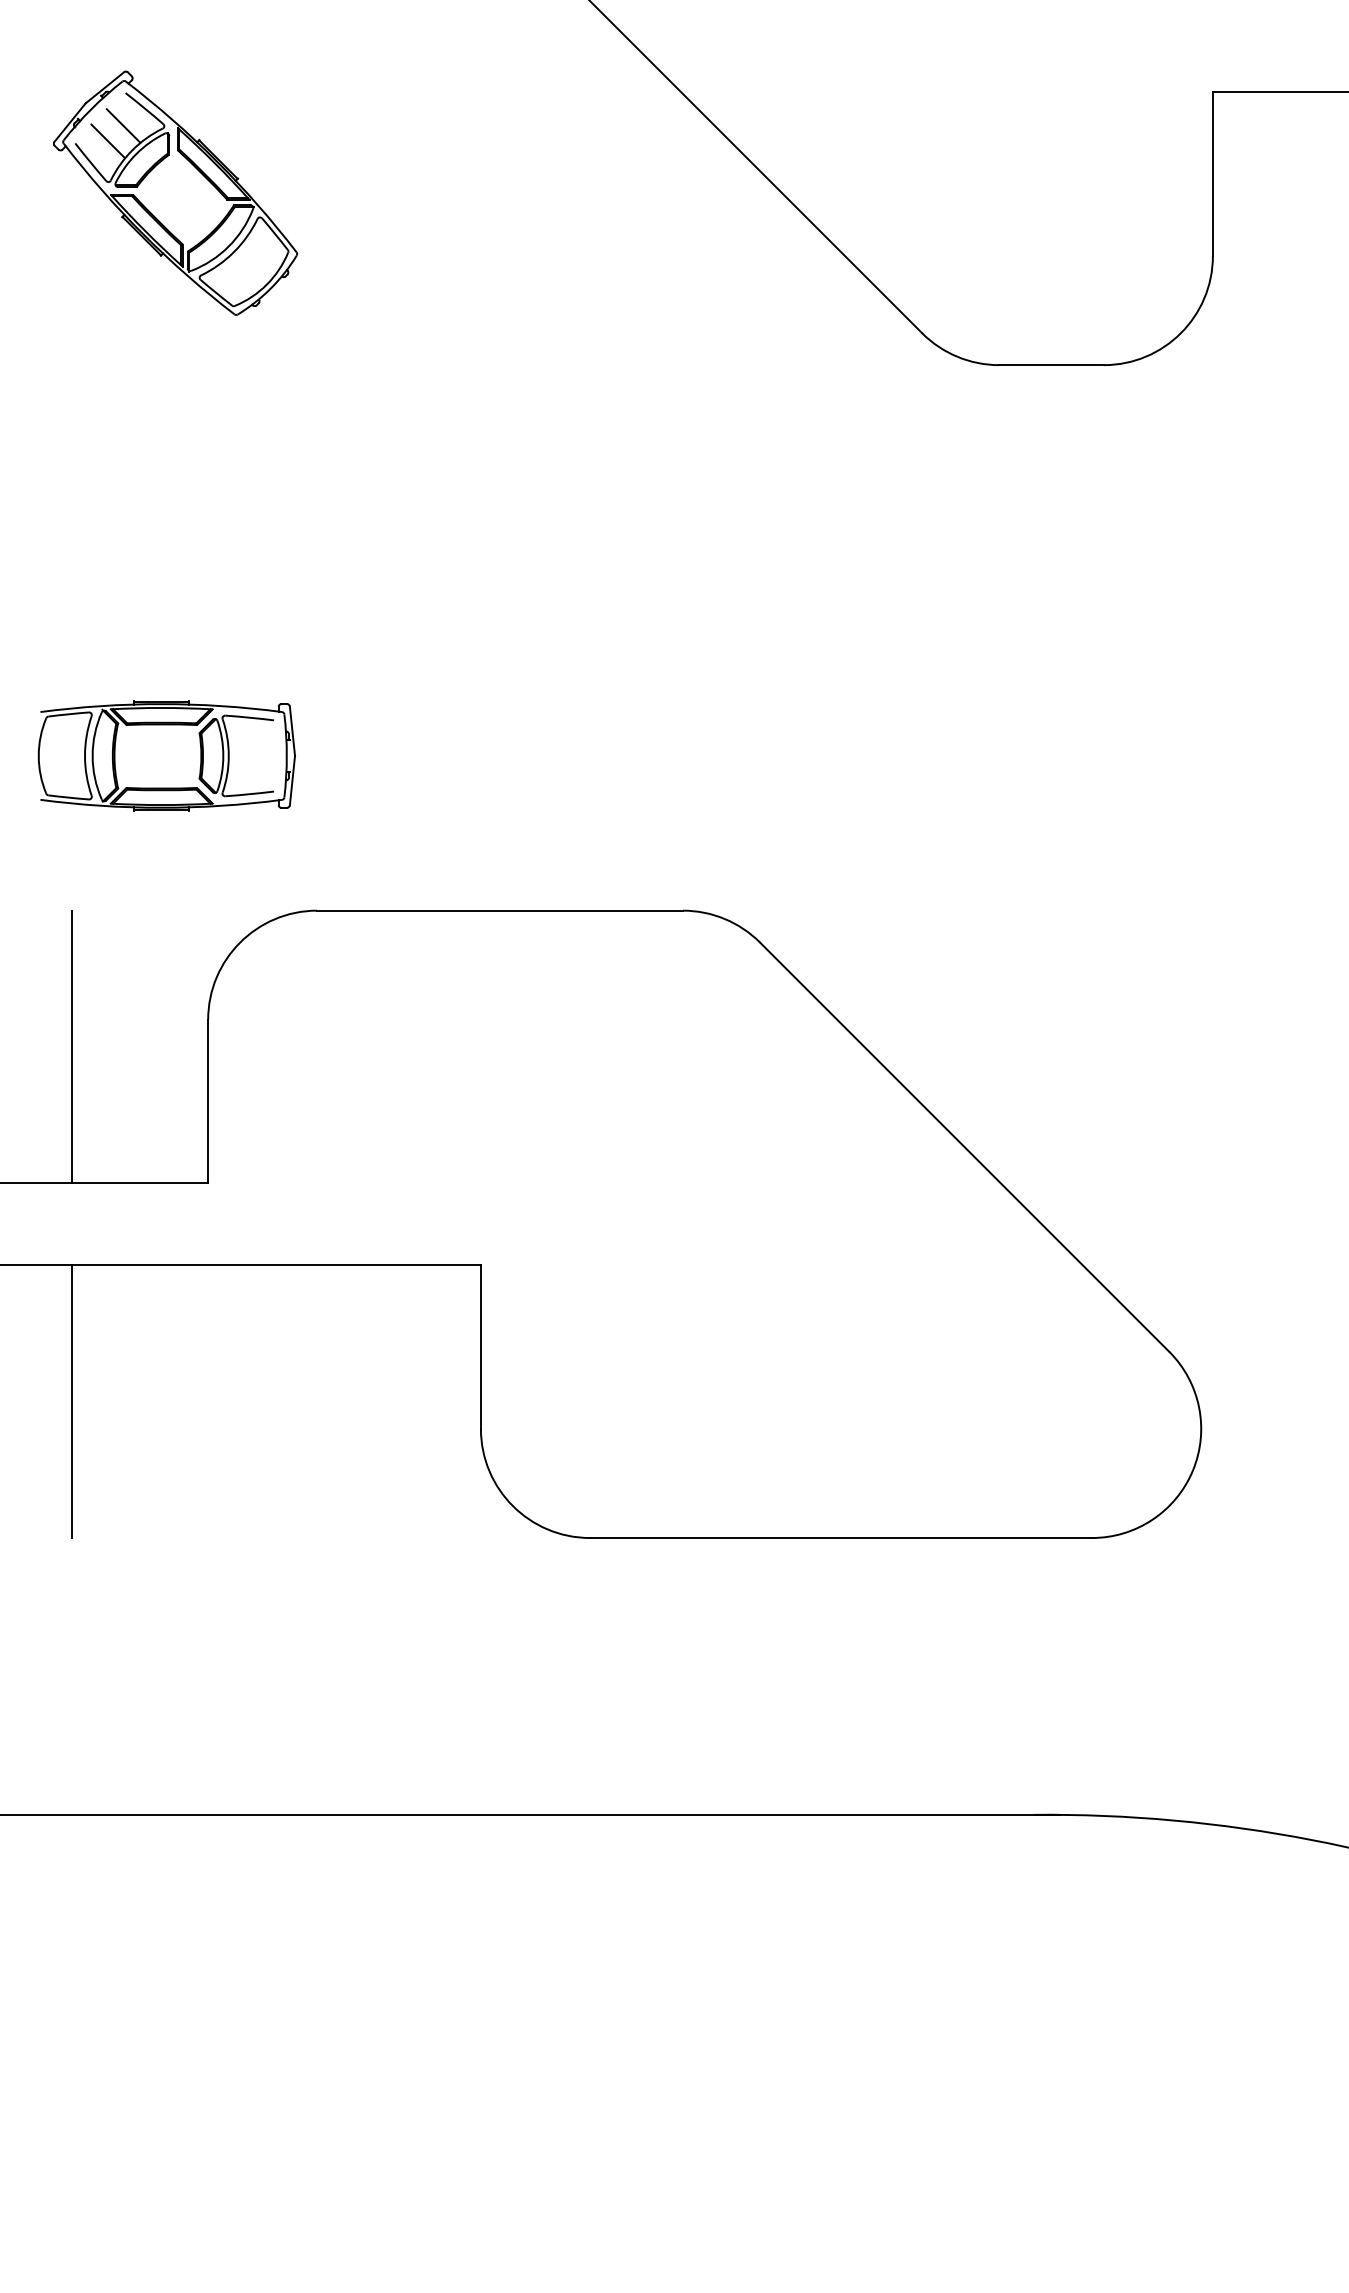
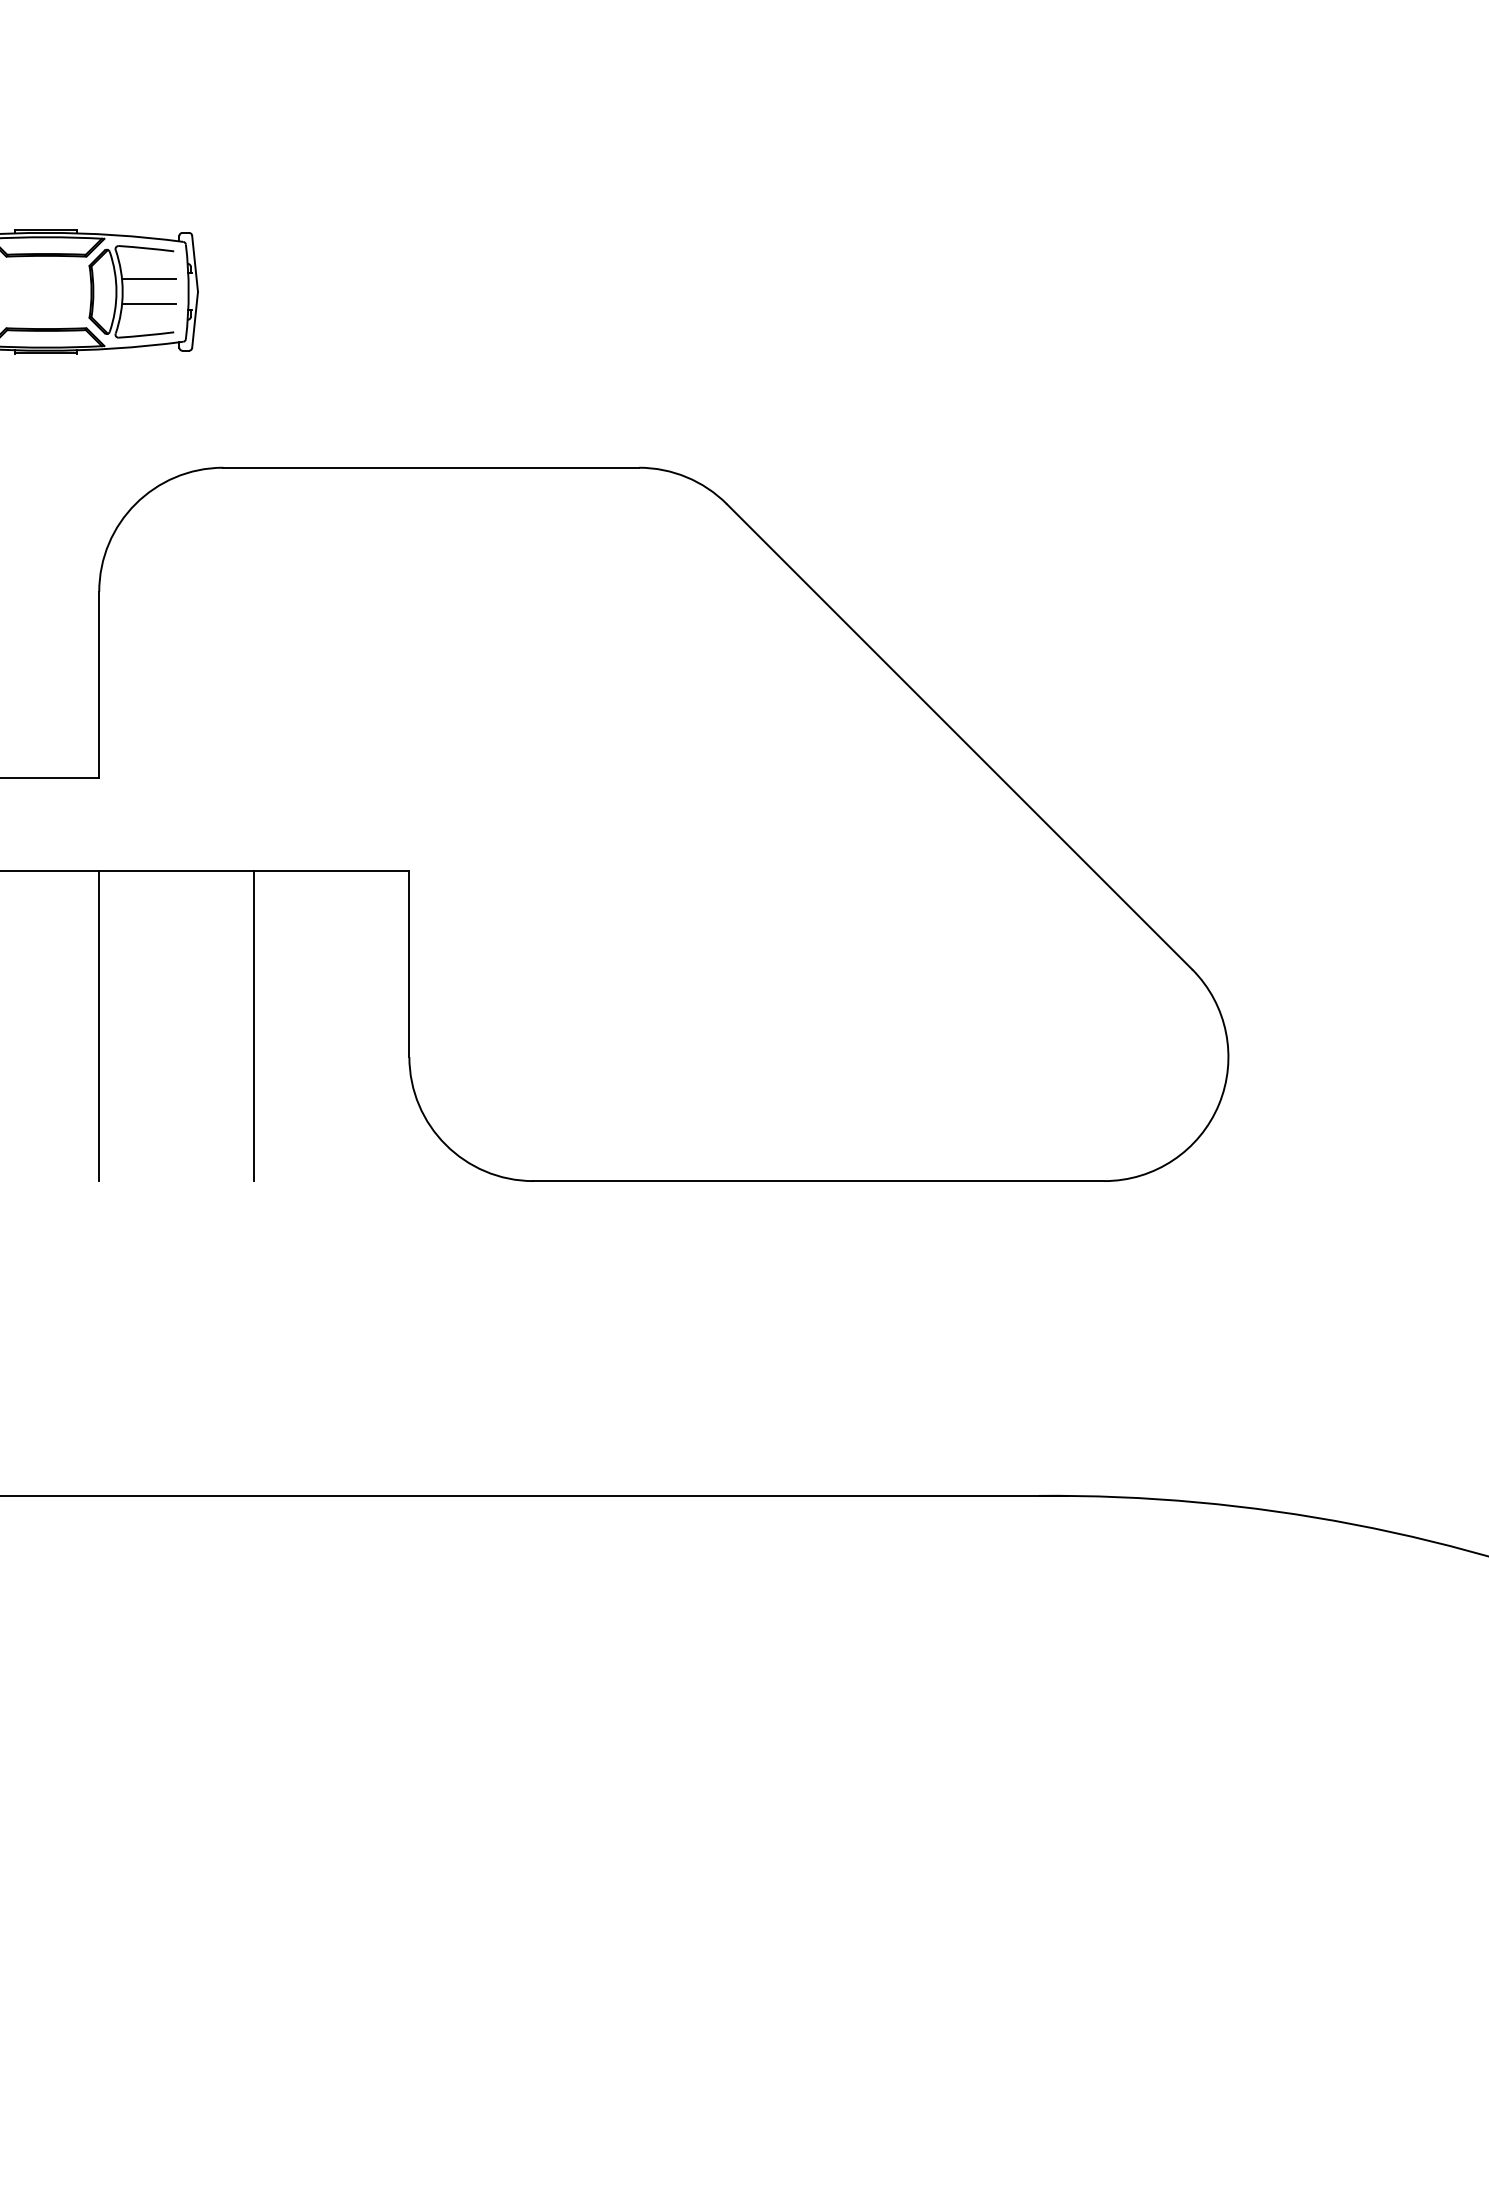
line: (251, 745) -> (148, 279), added
line: (251, 766) -> (148, 303), added
line: (208, 1401) -> (99, 1025), added
line: (344, 1401) -> (254, 1025), added

